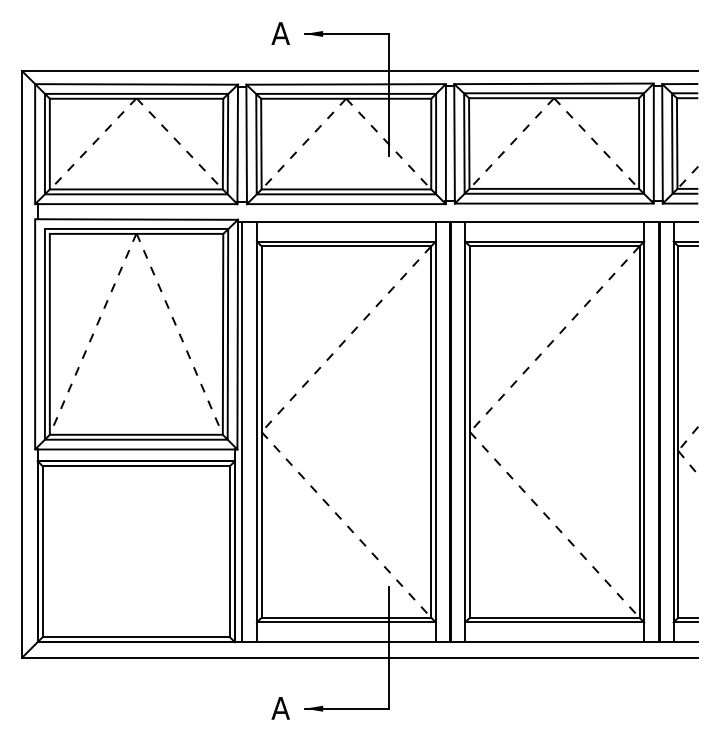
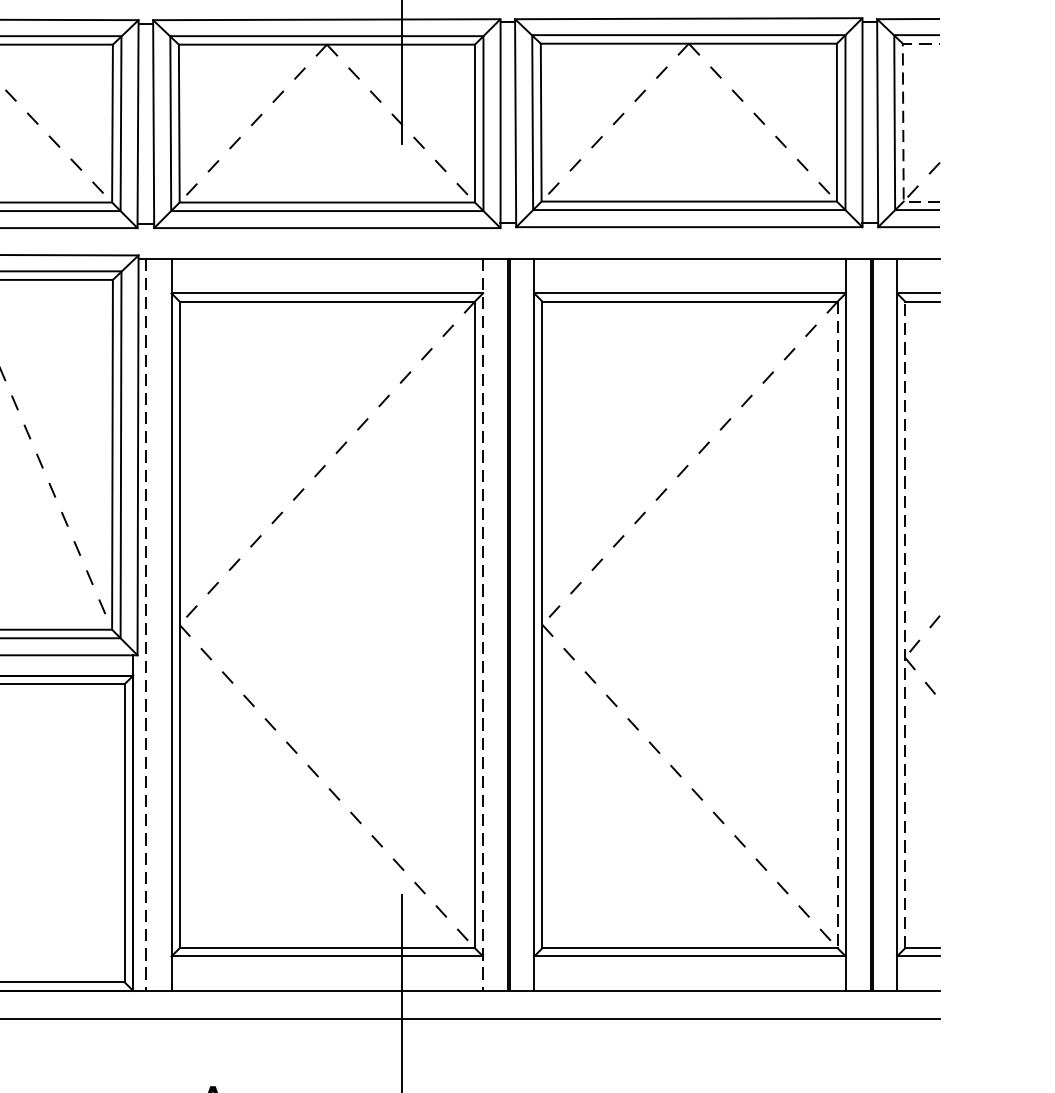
line: (677, 143) -> (903, 122), solid -> dashed
line: (242, 432) -> (146, 625), solid -> dashed
line: (435, 432) -> (482, 625), solid -> dashed
line: (639, 432) -> (837, 625), solid -> dashed
line: (678, 432) -> (905, 625), solid -> dashed

